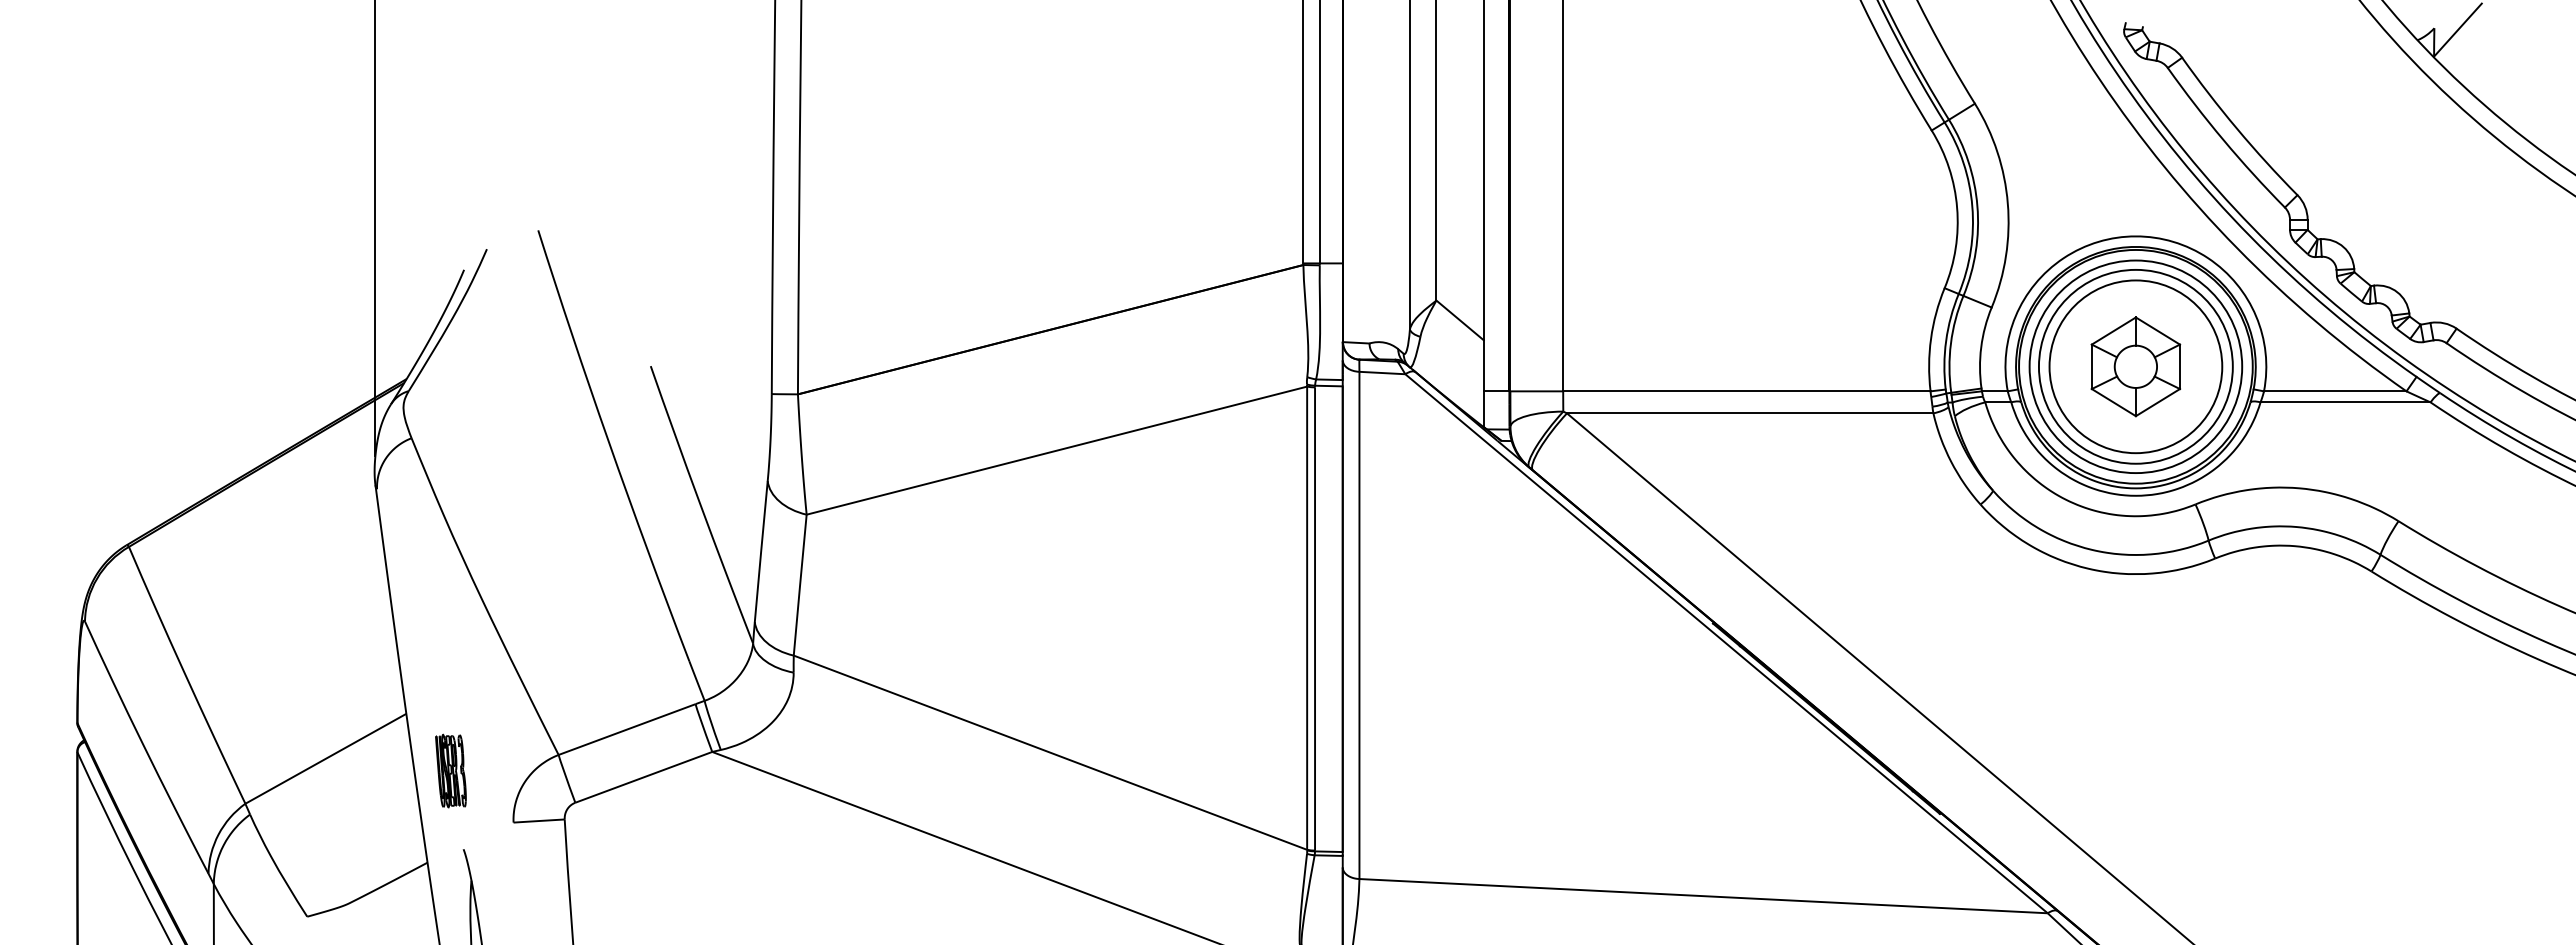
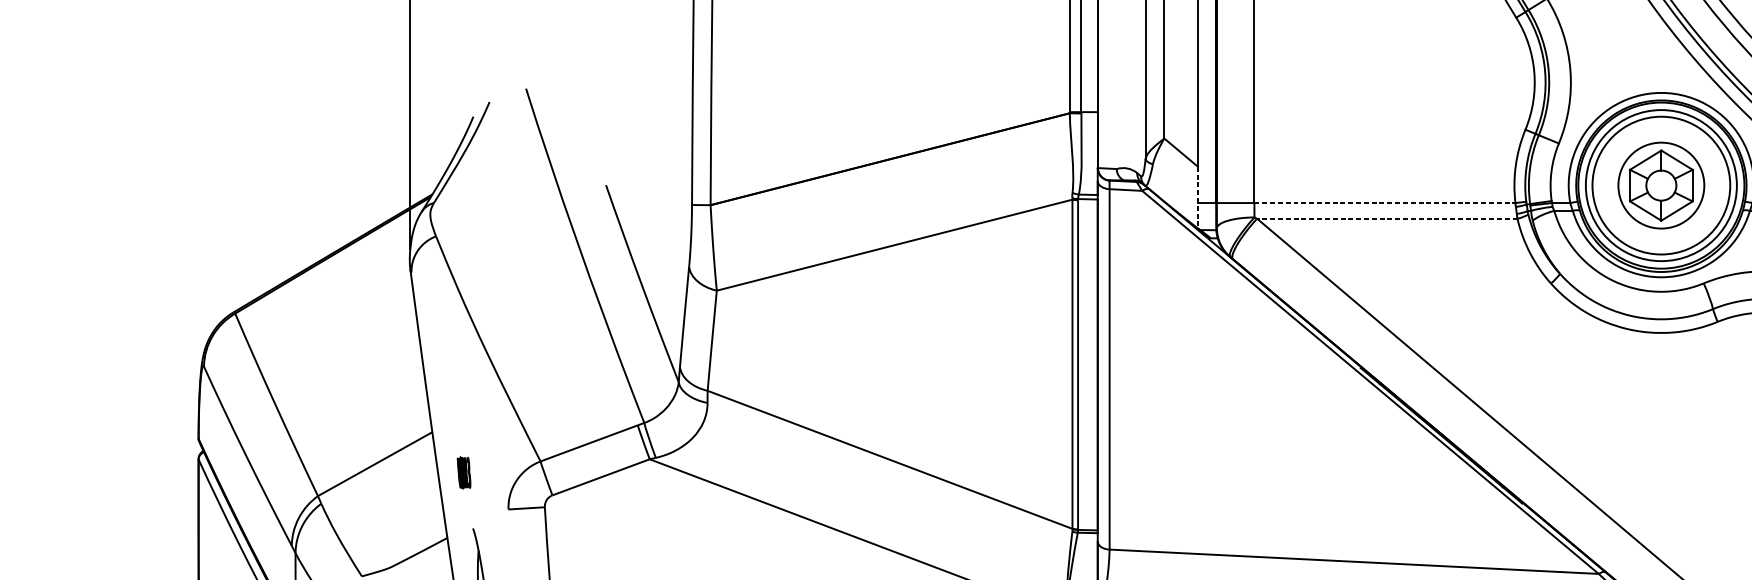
circle: (2135, 366) -> (1661, 185), size x0.7
line: (1483, 384) -> (1197, 198), solid -> dashed
line: (1746, 391) -> (1384, 203), solid -> dashed
line: (1749, 413) -> (1386, 218), solid -> dashed
part: (450, 770) -> (463, 472), size x0.6

